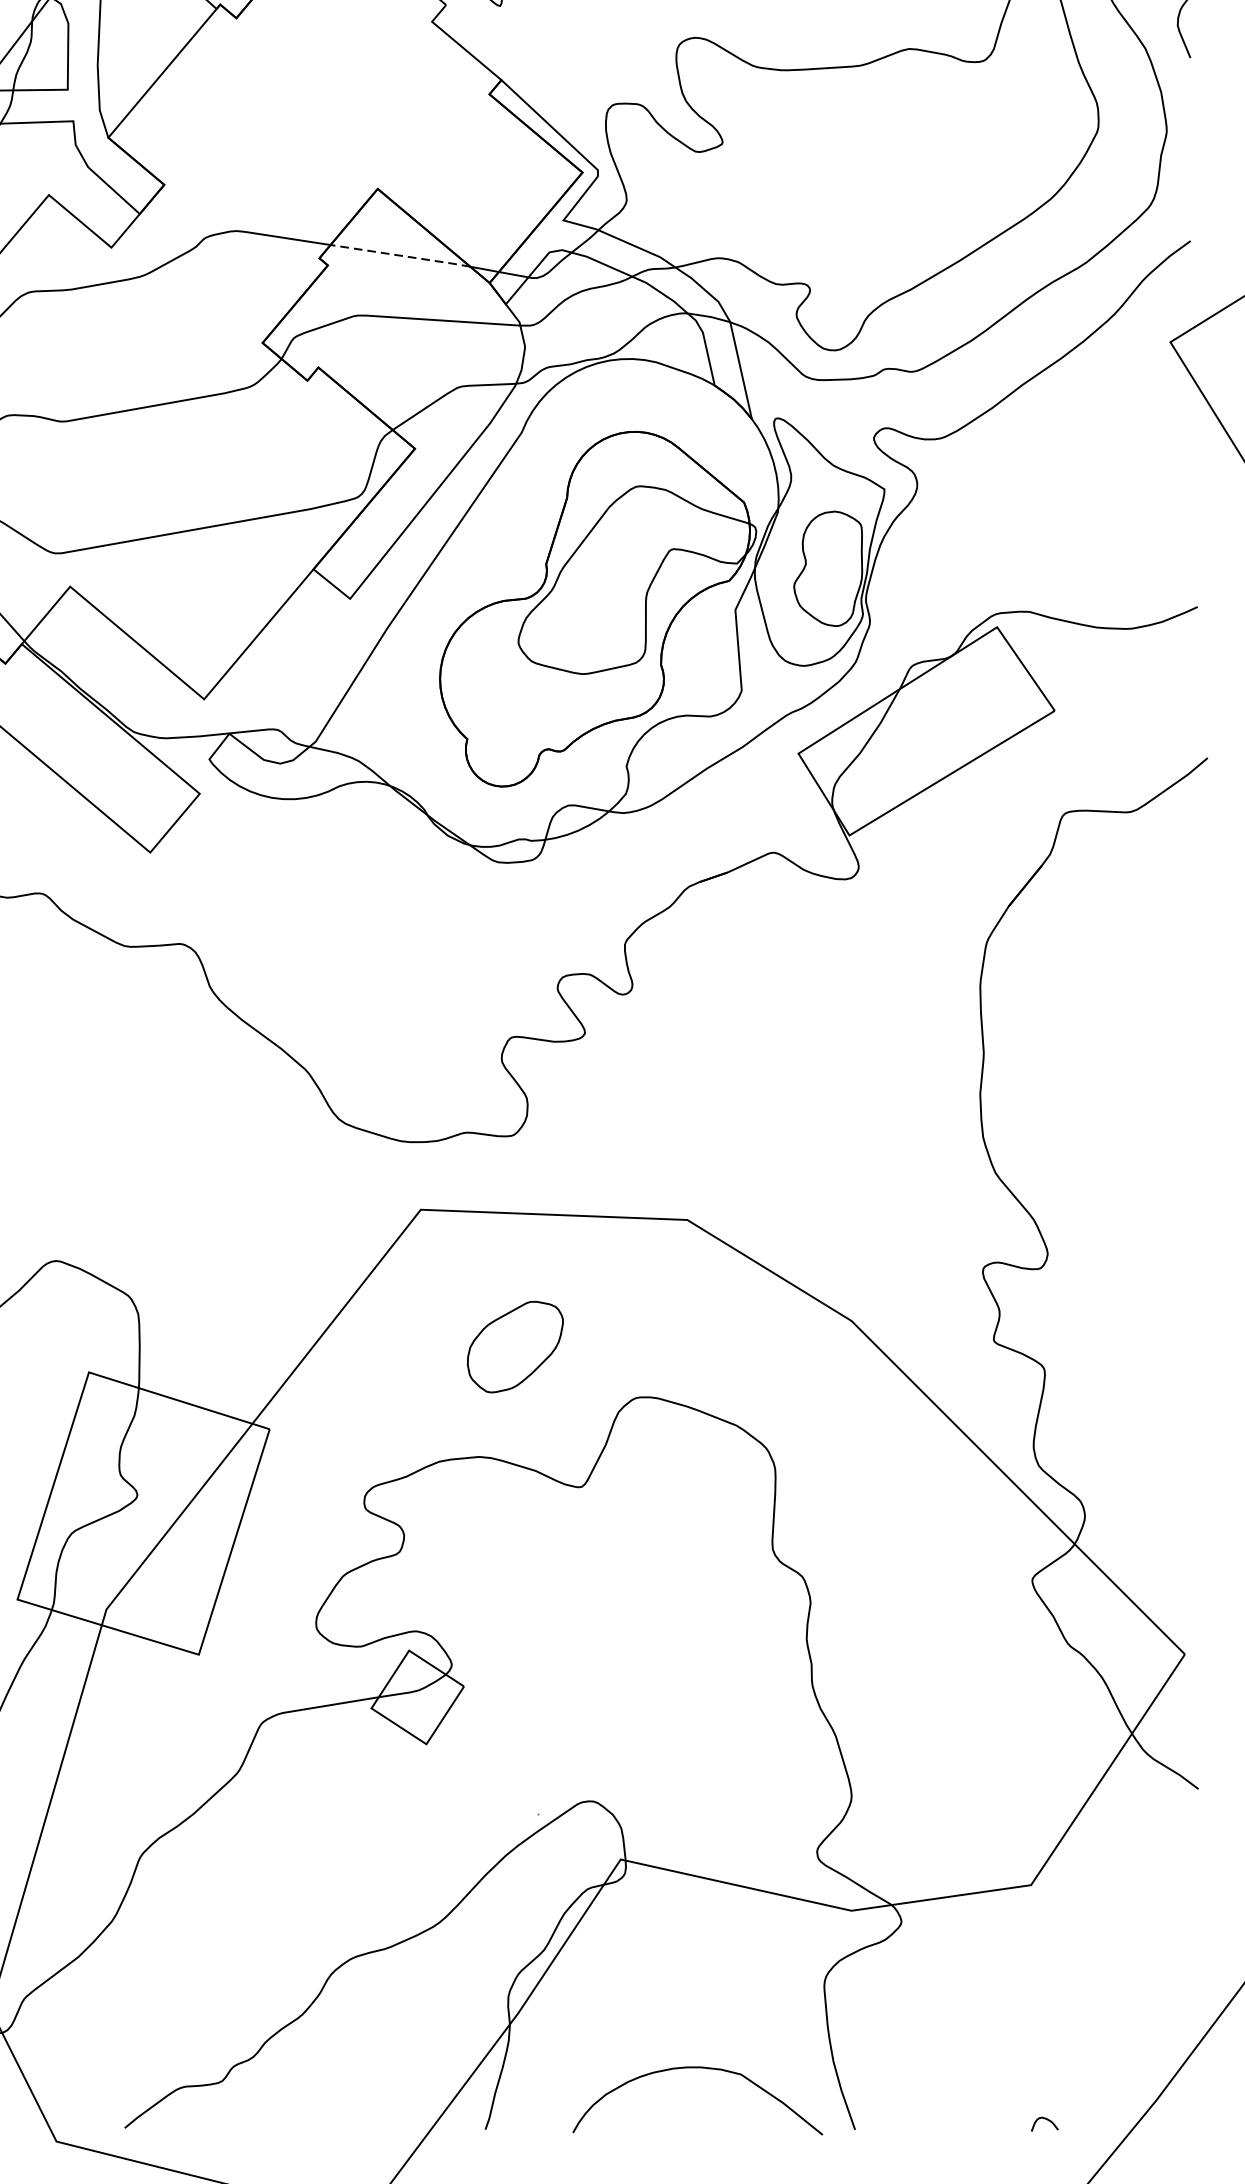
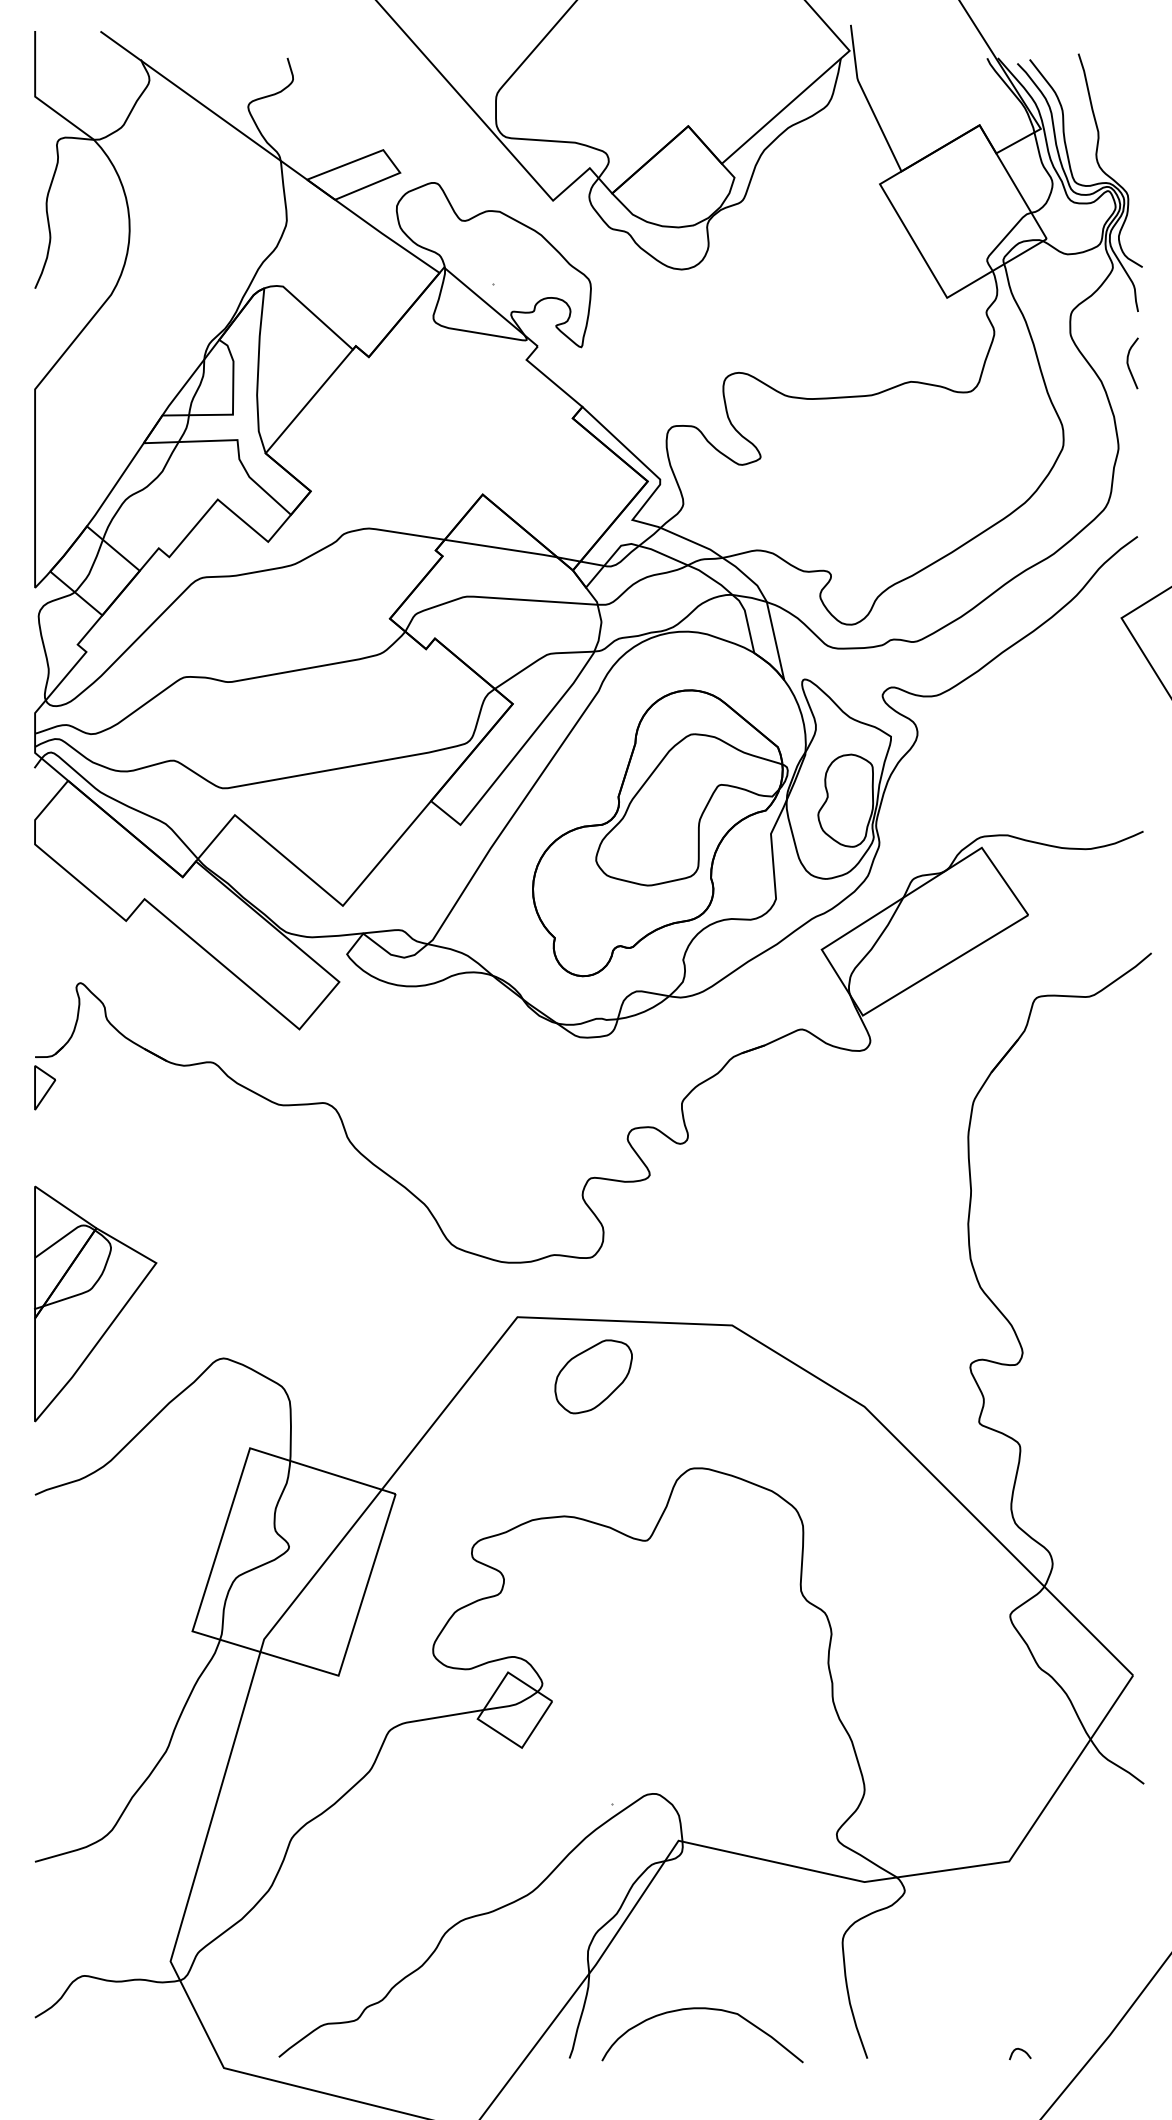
line: (401, 255) -> (501, 548), dashed -> solid
part: (515, 1346) -> (593, 1376), moved
curve: (697, 2068) -> (702, 2009), moved

